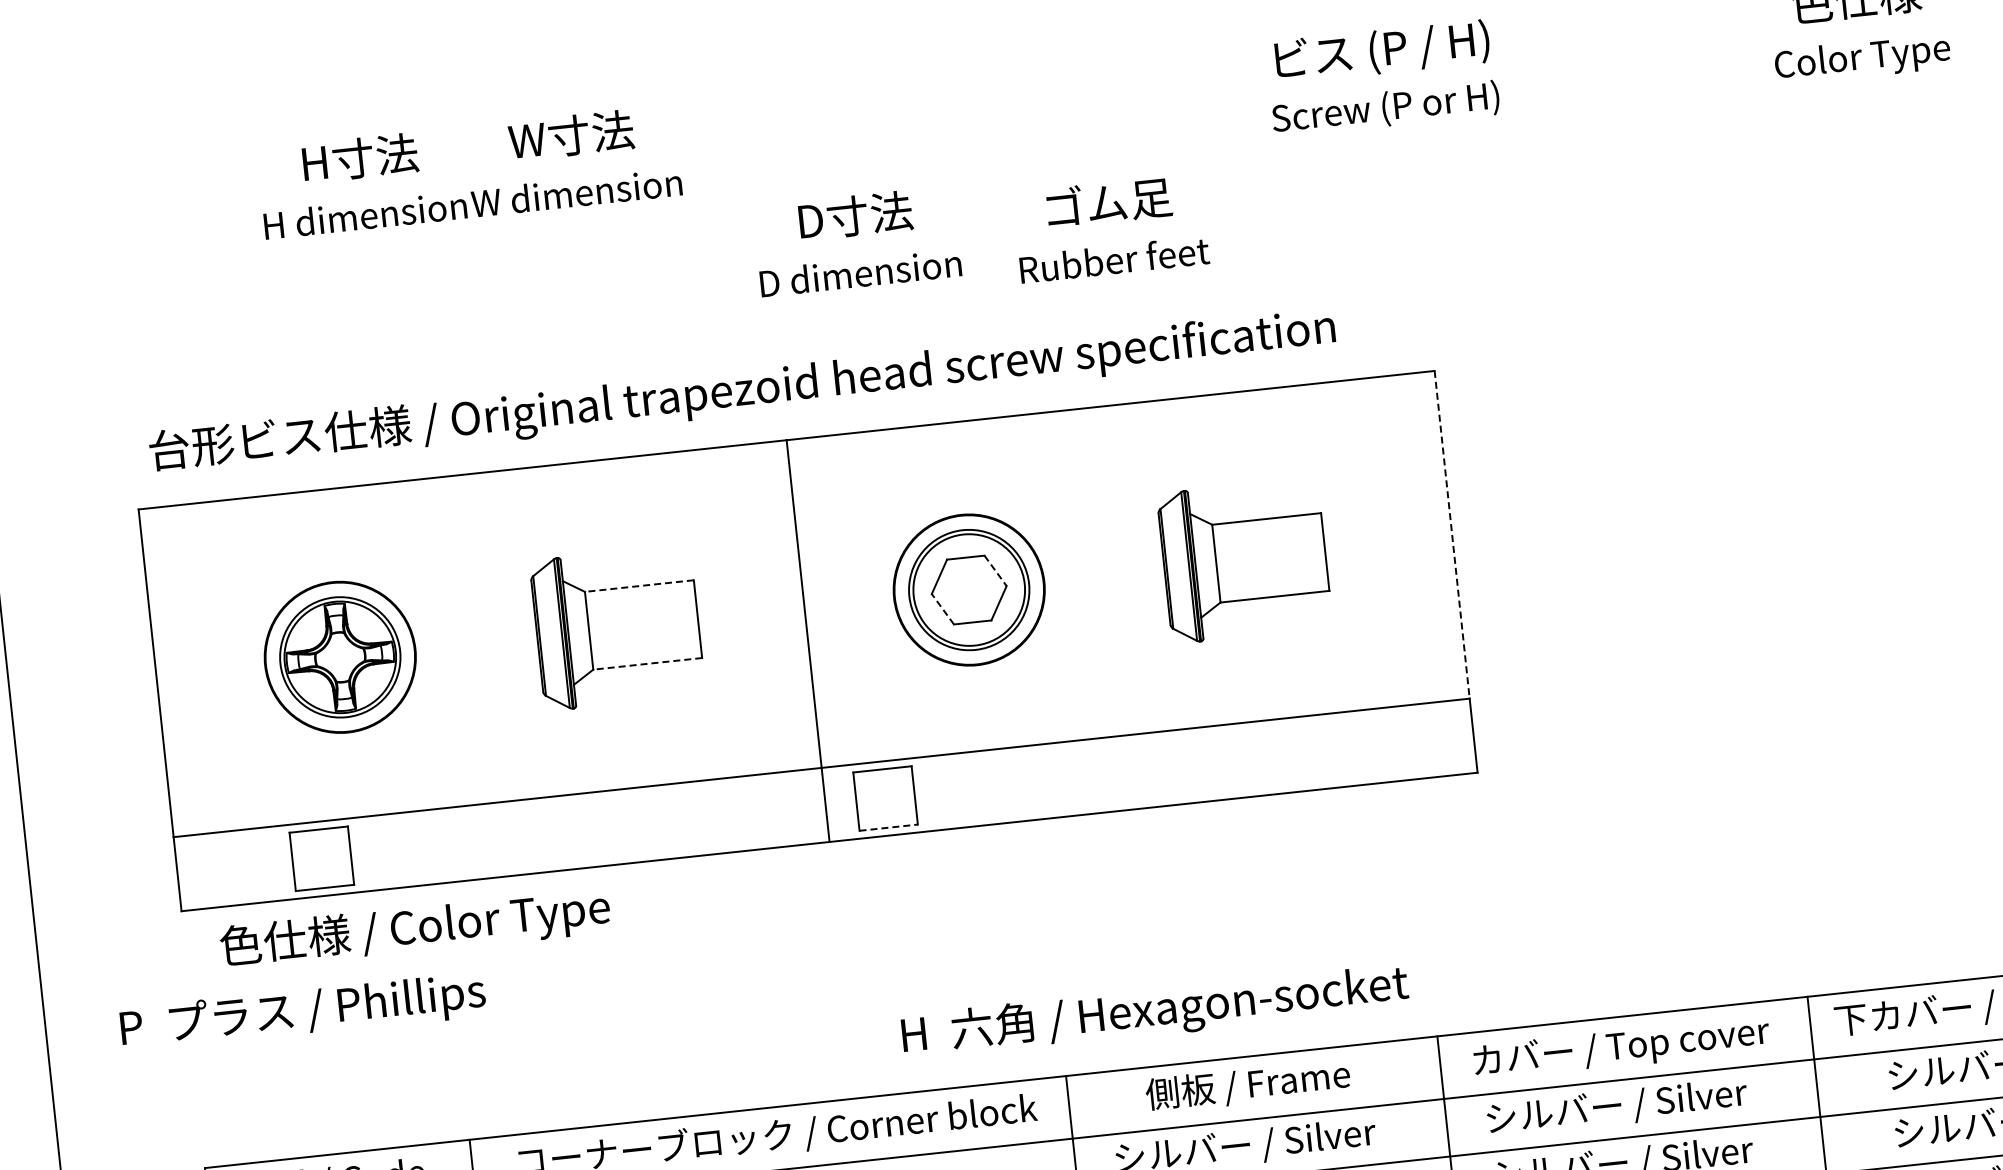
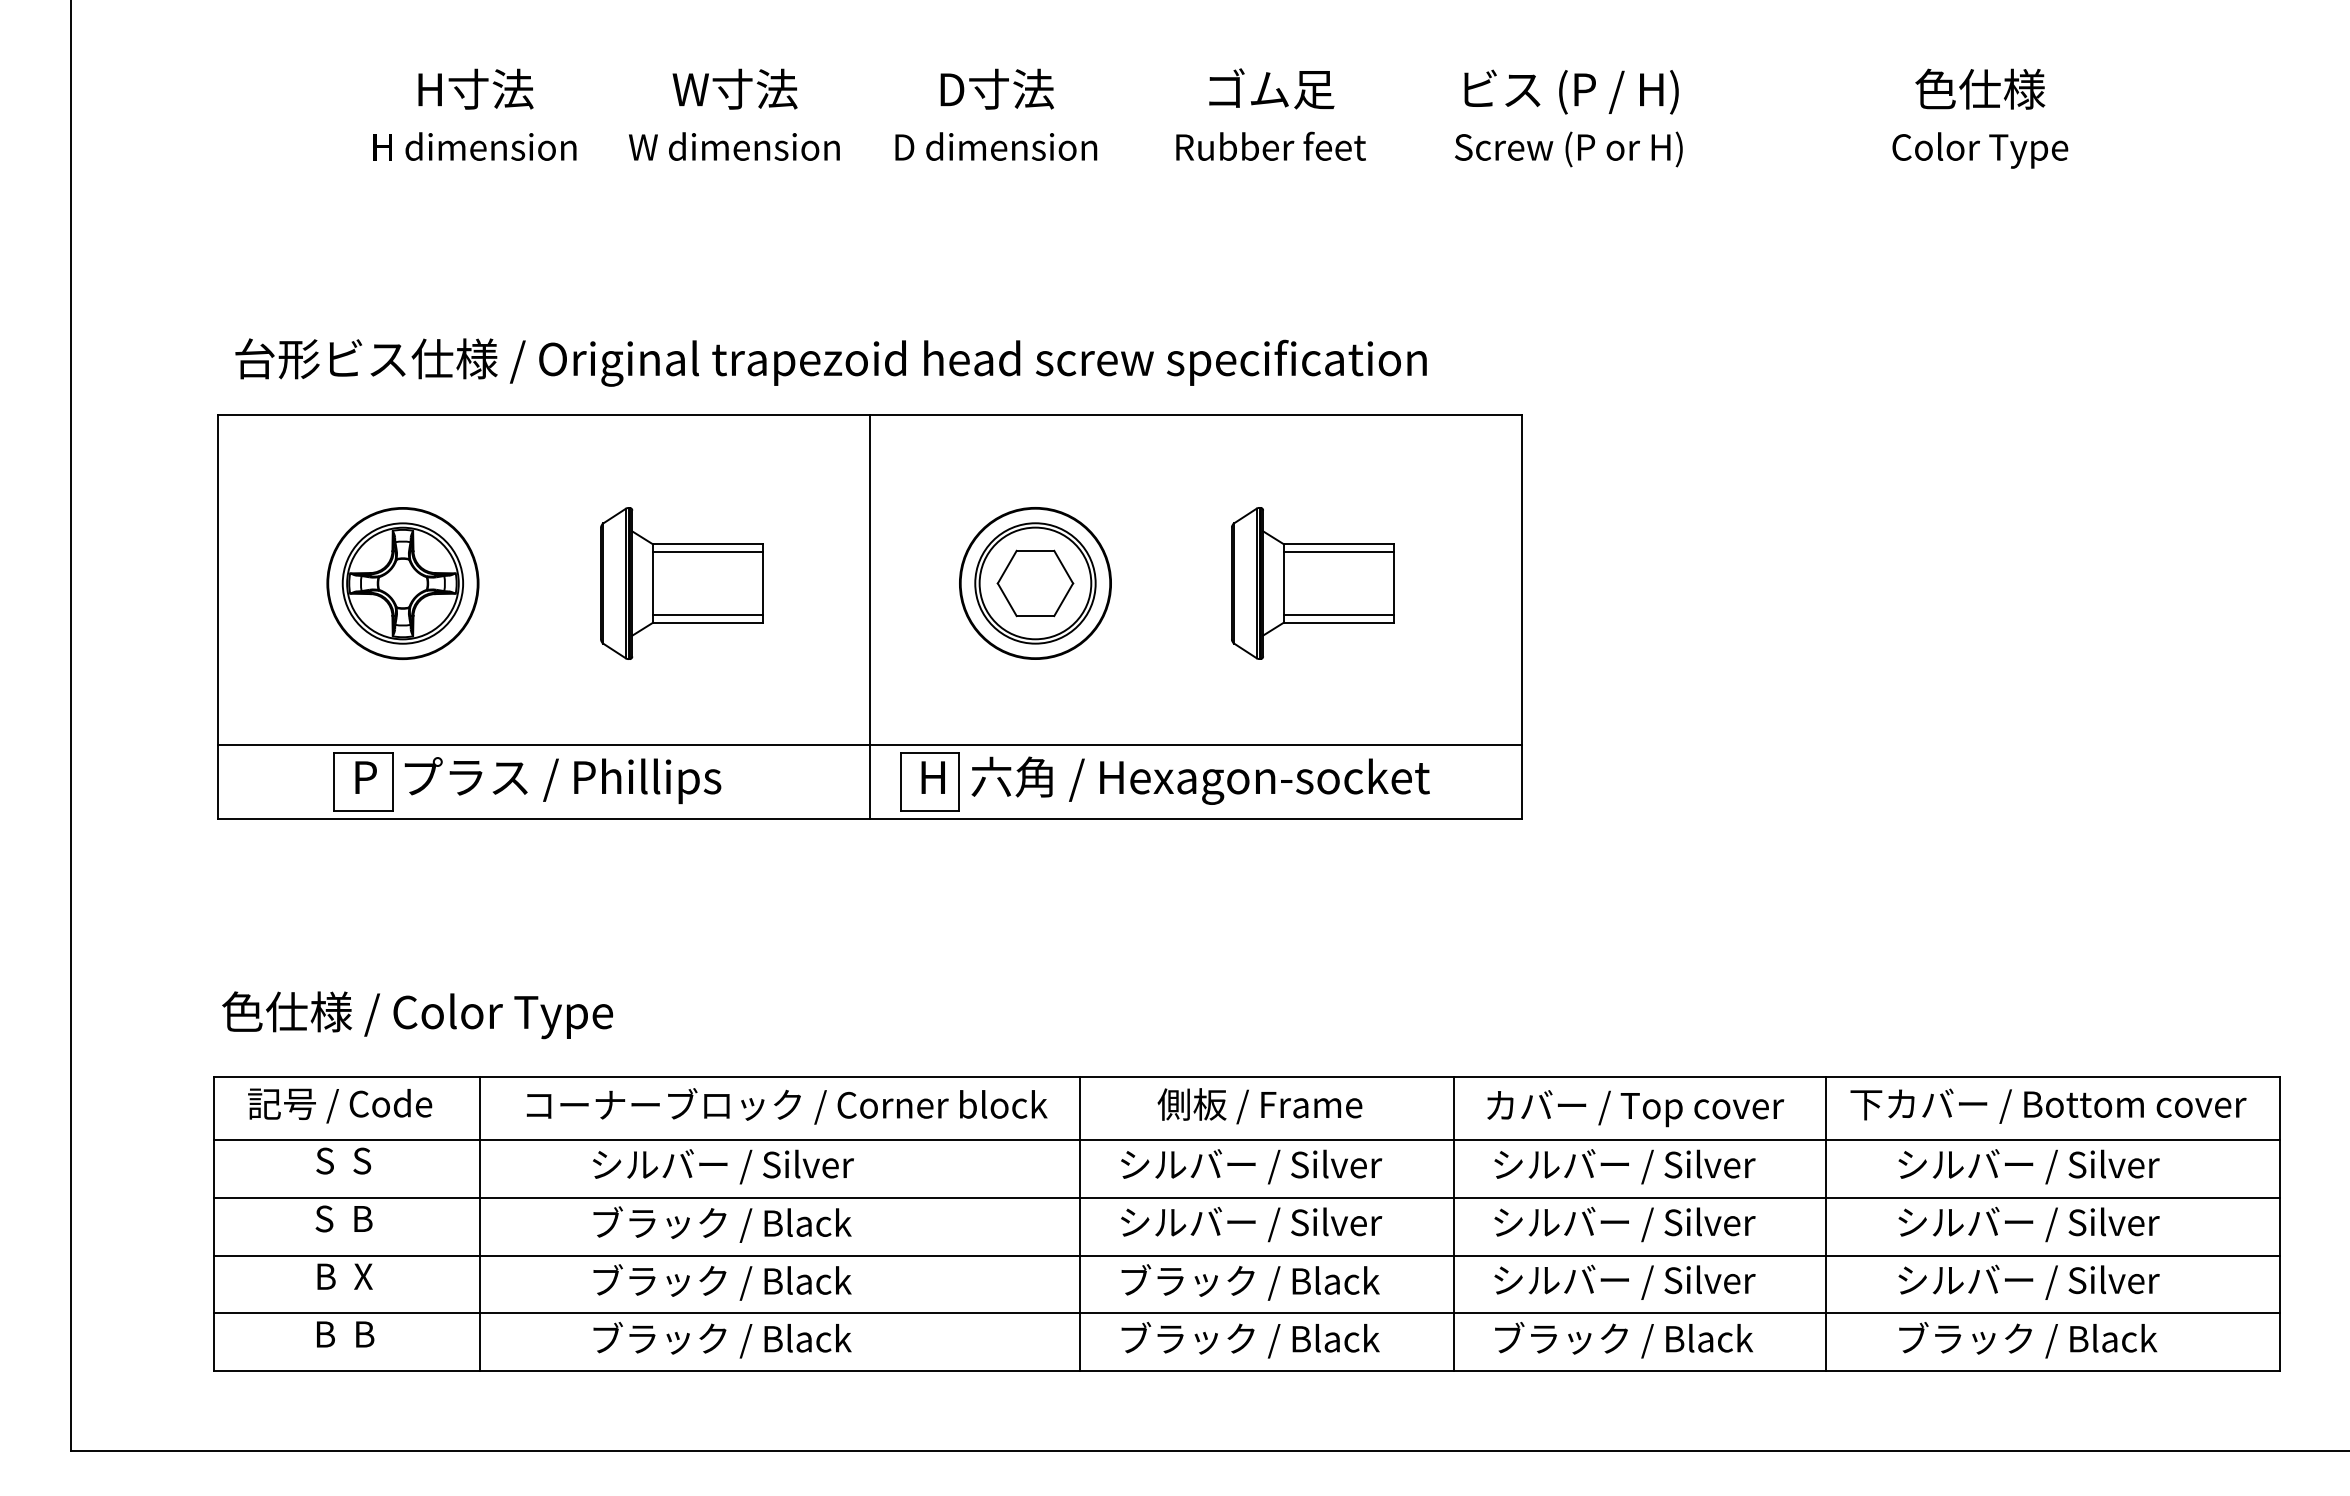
text: (1382, 78) -> (1568, 118), moved
text: (573, 160) -> (734, 114), moved
text: (1110, 228) -> (1270, 114), moved
text: (857, 240) -> (996, 114), moved
line: (1267, 527) -> (1338, 552), added
line: (1452, 534) -> (1521, 579), dashed -> solid
line: (995, 571) -> (1063, 567), dashed -> solid
line: (638, 586) -> (707, 544), dashed -> solid
line: (1273, 588) -> (1338, 614), added
line: (639, 594) -> (707, 552), added
line: (943, 608) -> (1007, 599), dashed -> solid
line: (646, 655) -> (707, 614), added
line: (647, 663) -> (707, 622), dashed -> solid
line: (889, 827) -> (930, 811), dashed -> solid
text: (415, 929) -> (417, 1015), moved
text: (1155, 1011) -> (1175, 780), moved
text: (303, 1012) -> (538, 780), moved

